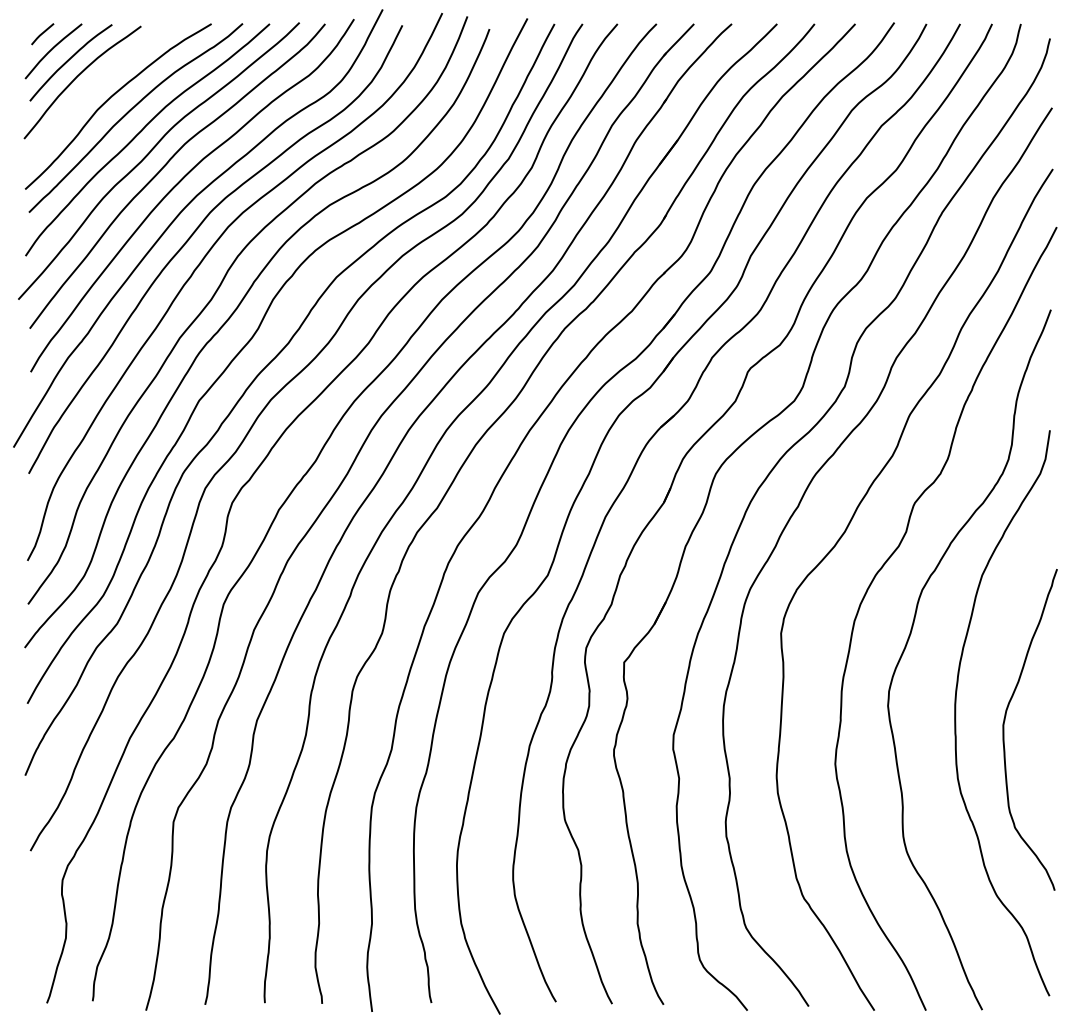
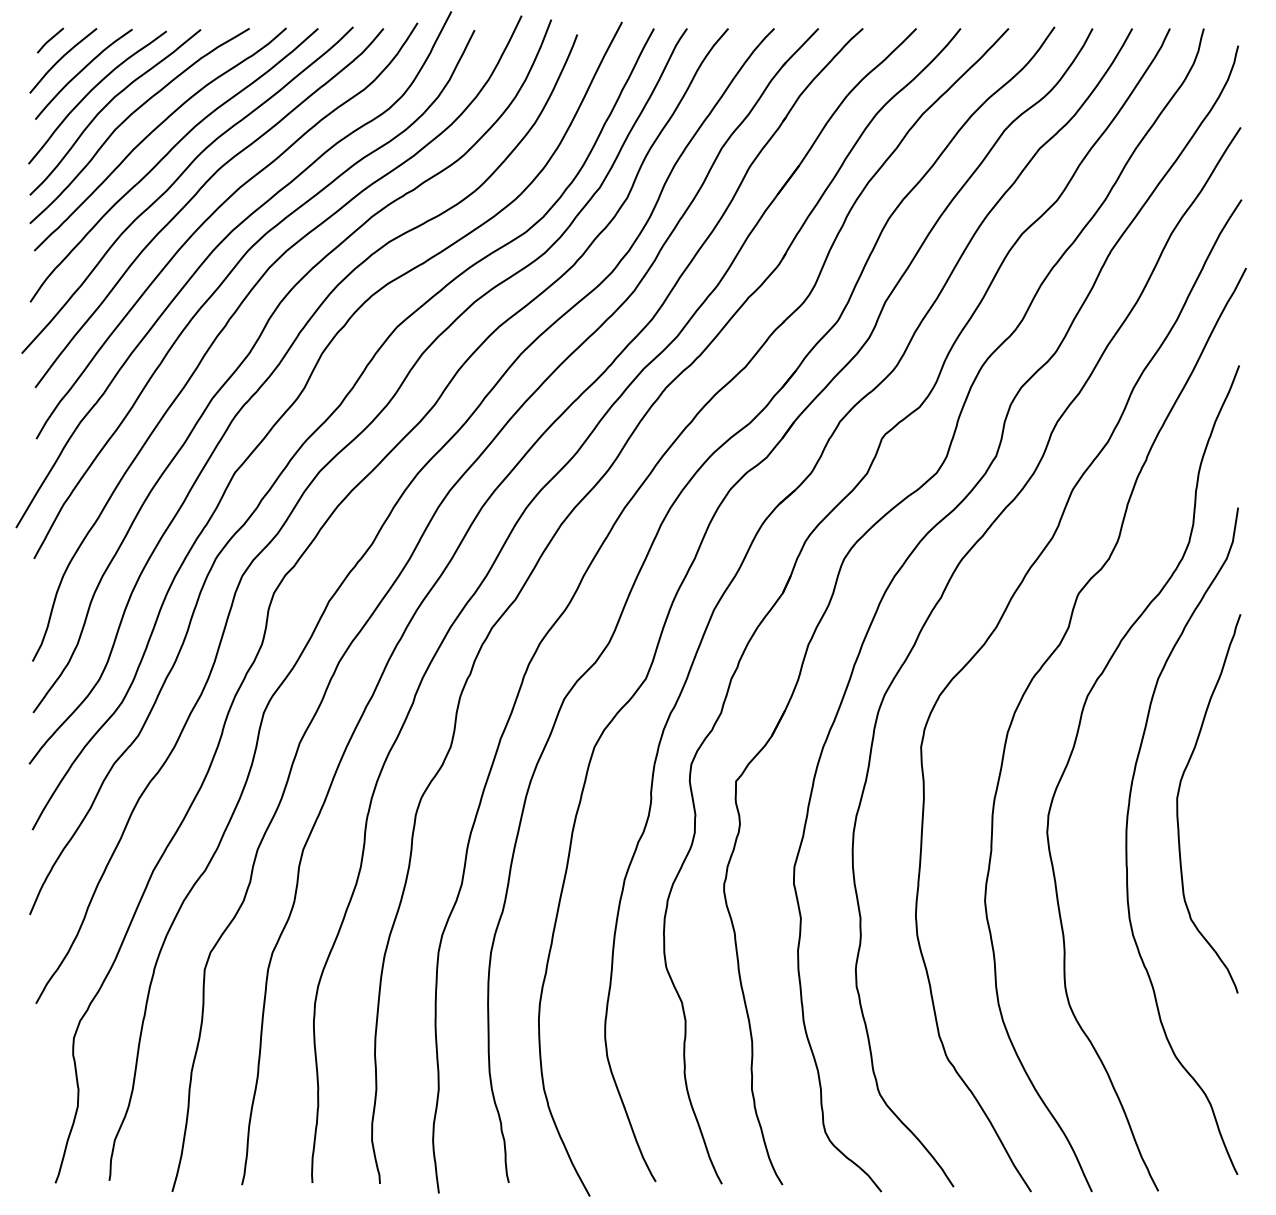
curve: (91, 88) -> (108, 104), added
curve: (1004, 729) -> (1178, 803), moved

